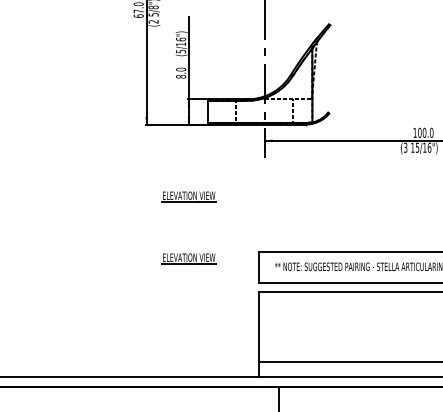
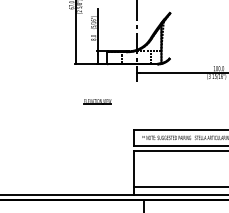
part: (188, 258) -> (97, 133), removed

